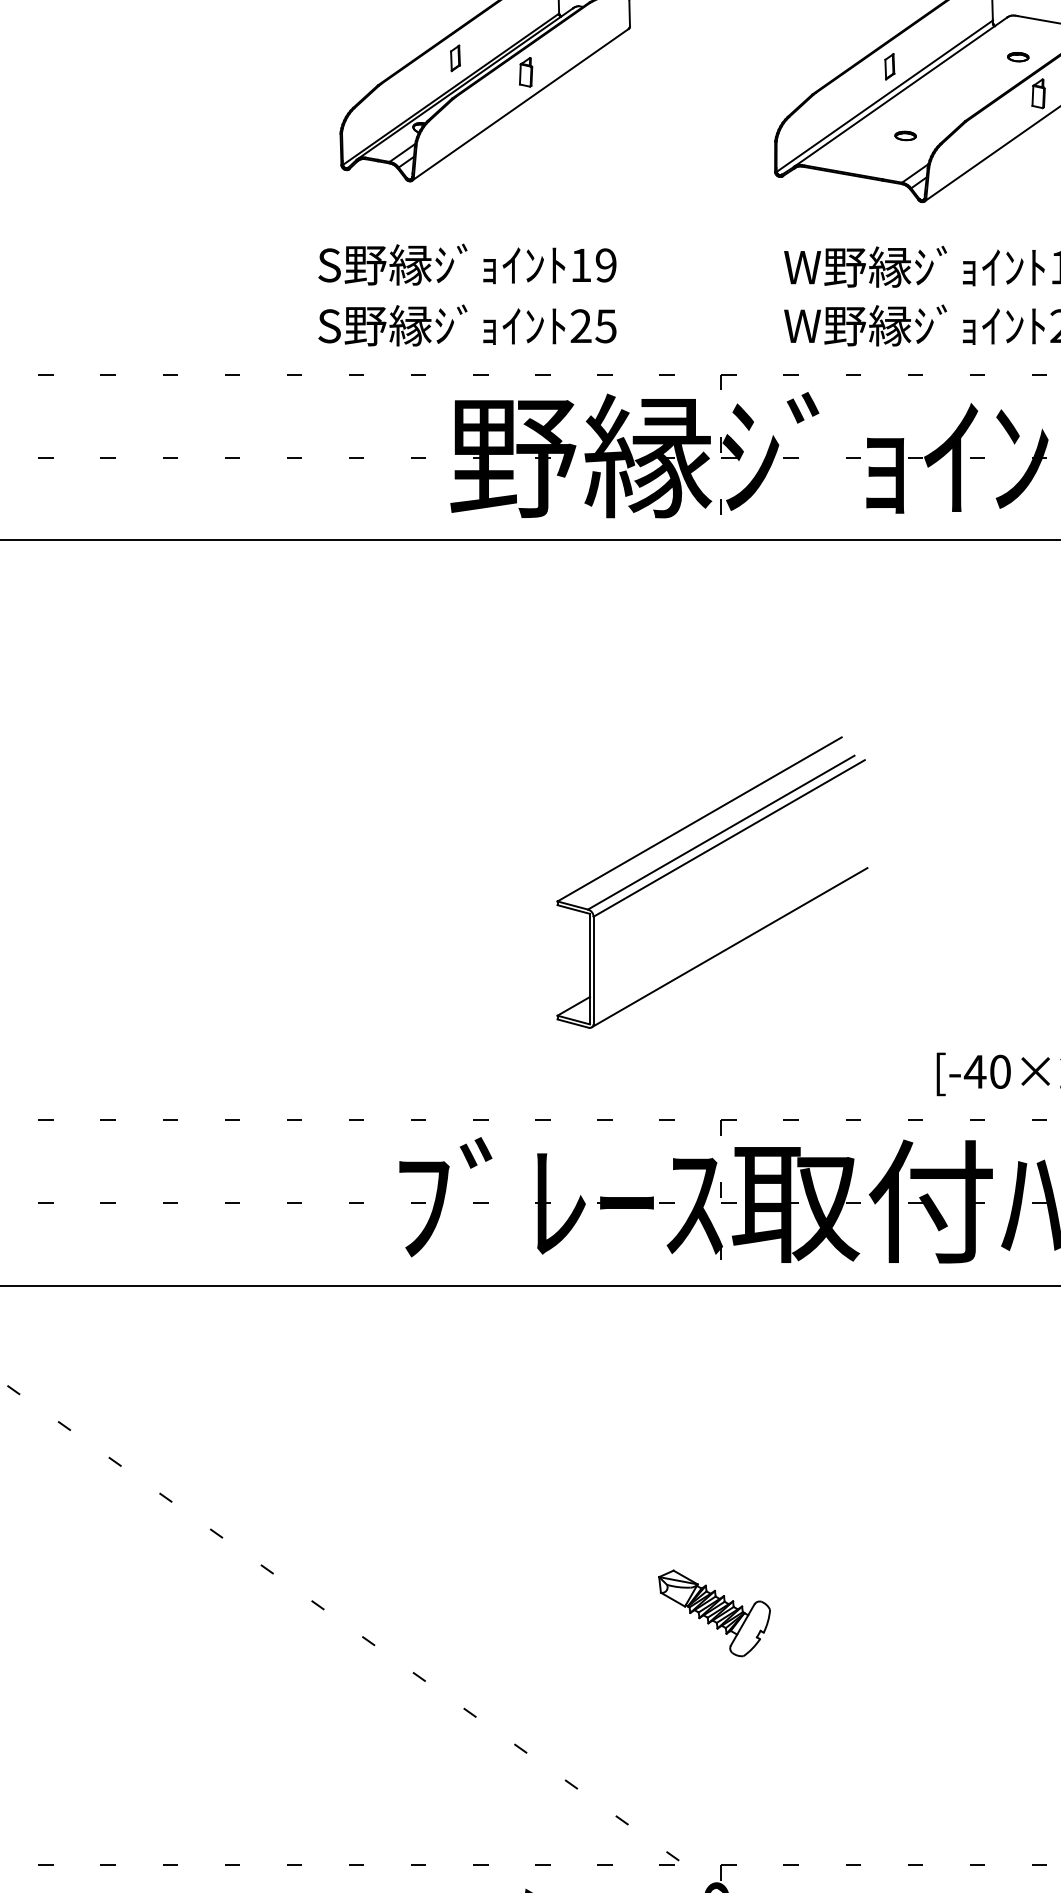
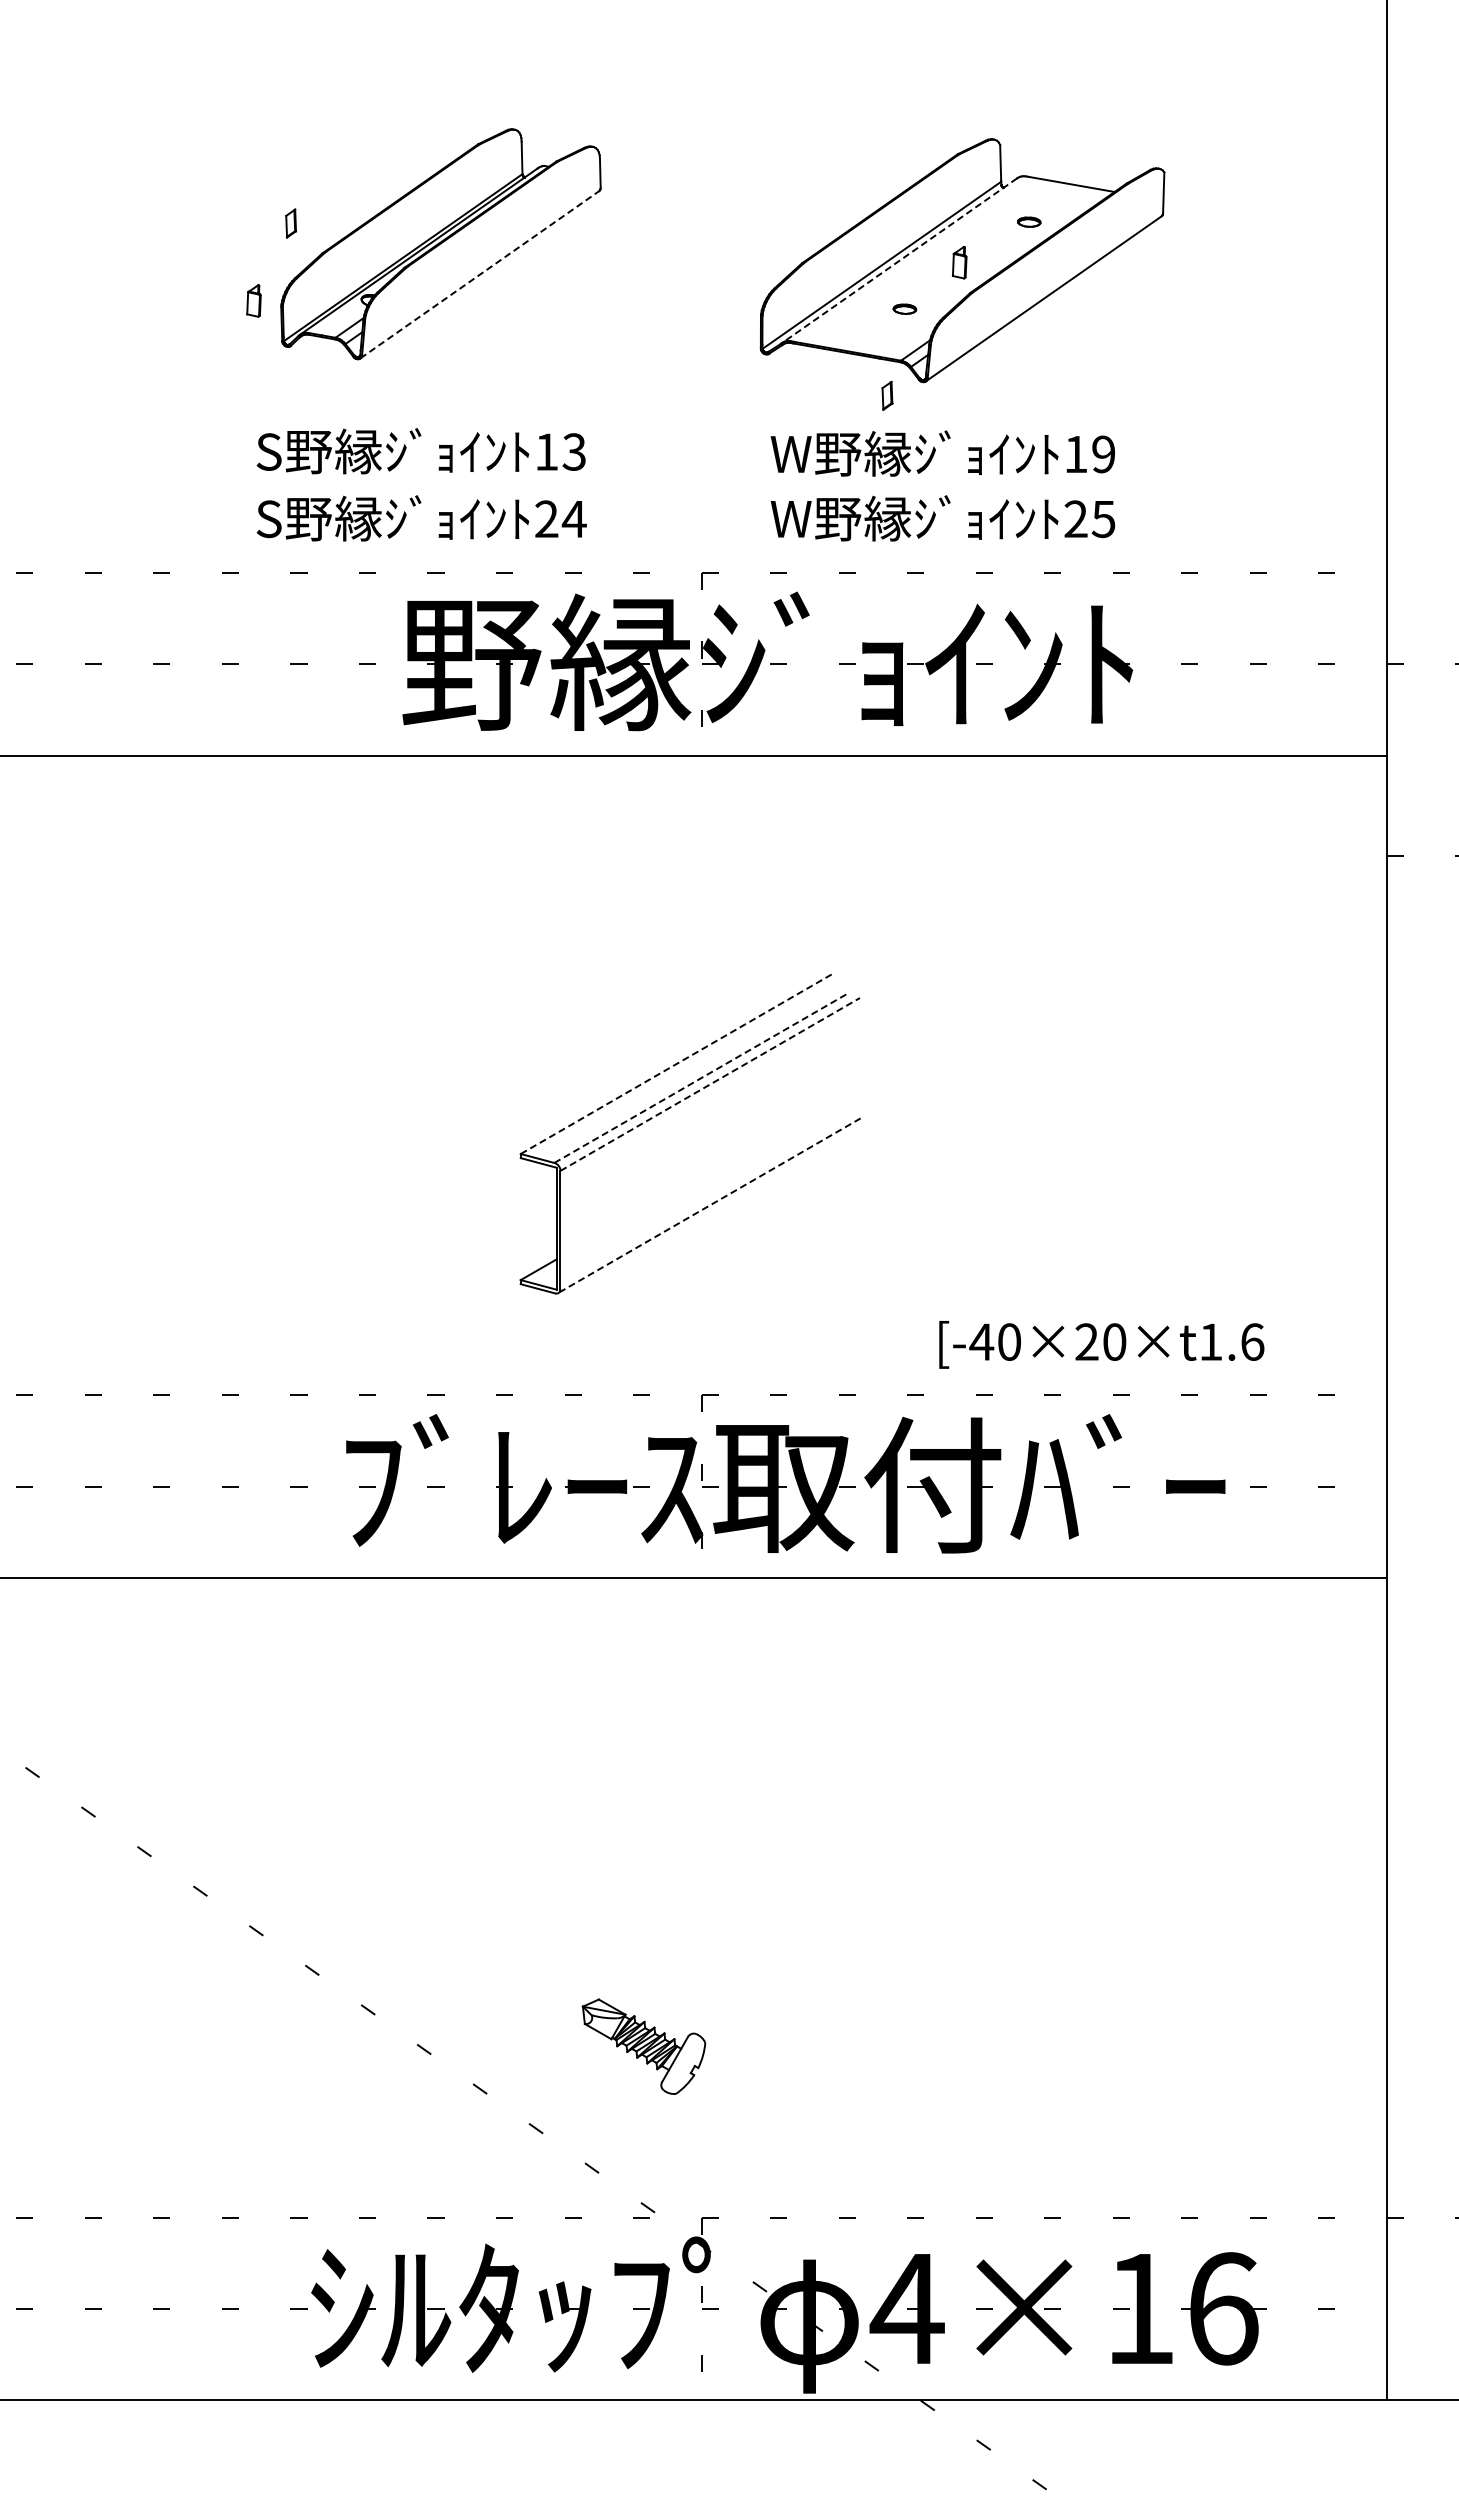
part: (455, 58) -> (291, 223), moved
part: (889, 66) -> (887, 395), moved
part: (525, 71) -> (253, 300), moved
line: (901, 91) -> (900, 260), solid -> dashed
part: (1038, 93) -> (959, 262), moved
line: (520, 104) -> (479, 274), solid -> dashed
text: (605, 264) -> (573, 451), 19 -> 13
text: (605, 326) -> (573, 519), 25 -> 24
line: (700, 819) -> (678, 1063), solid -> dashed
line: (721, 833) -> (701, 1078), solid -> dashed
line: (729, 838) -> (710, 1084), solid -> dashed
line: (730, 947) -> (711, 1204), solid -> dashed
part: (714, 1613) -> (643, 2046), moved

